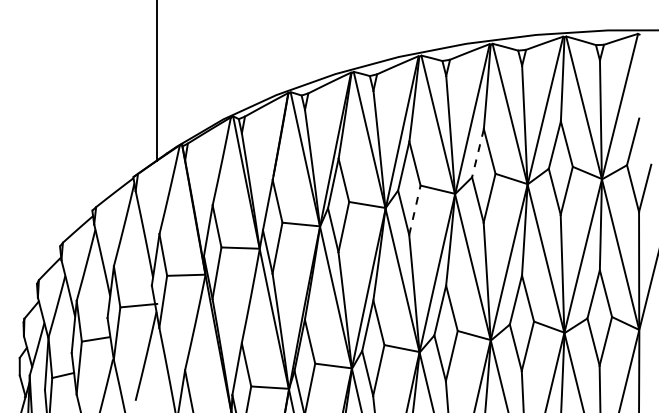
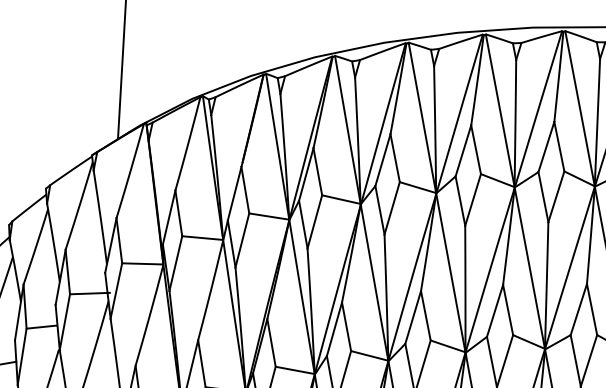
line: (477, 153) -> (462, 151), dashed -> solid
line: (415, 209) -> (392, 207), dashed -> solid

